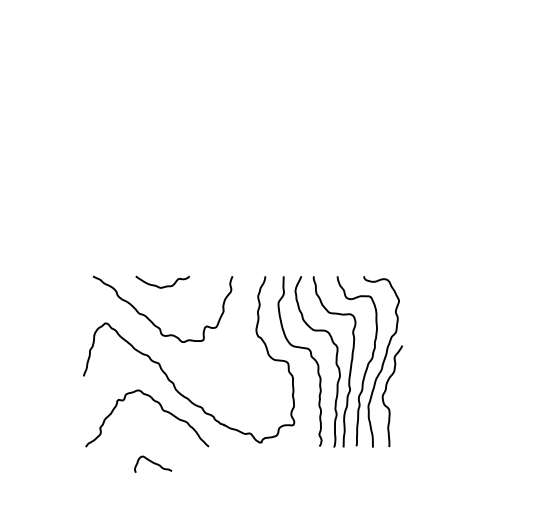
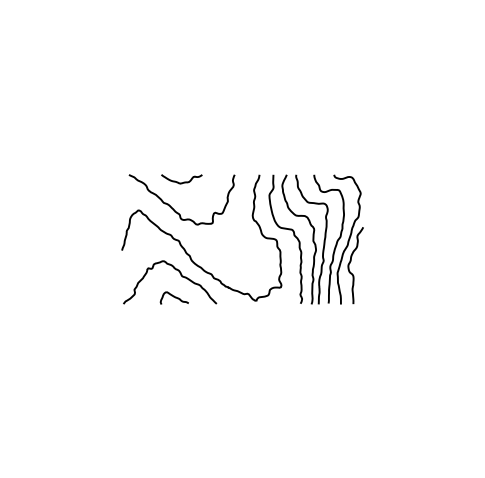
curve: (151, 463) -> (173, 297), moved

